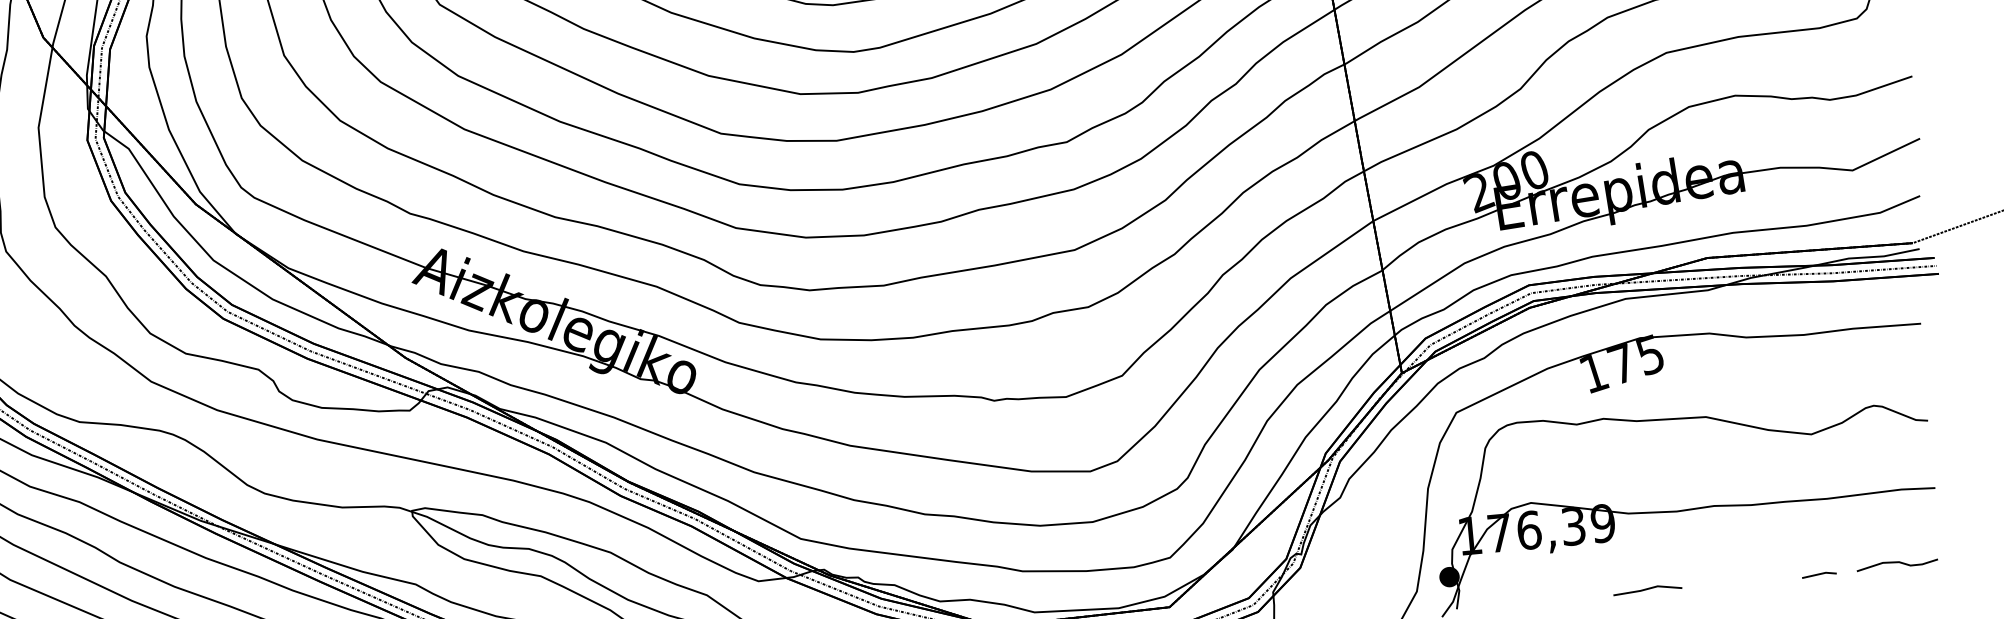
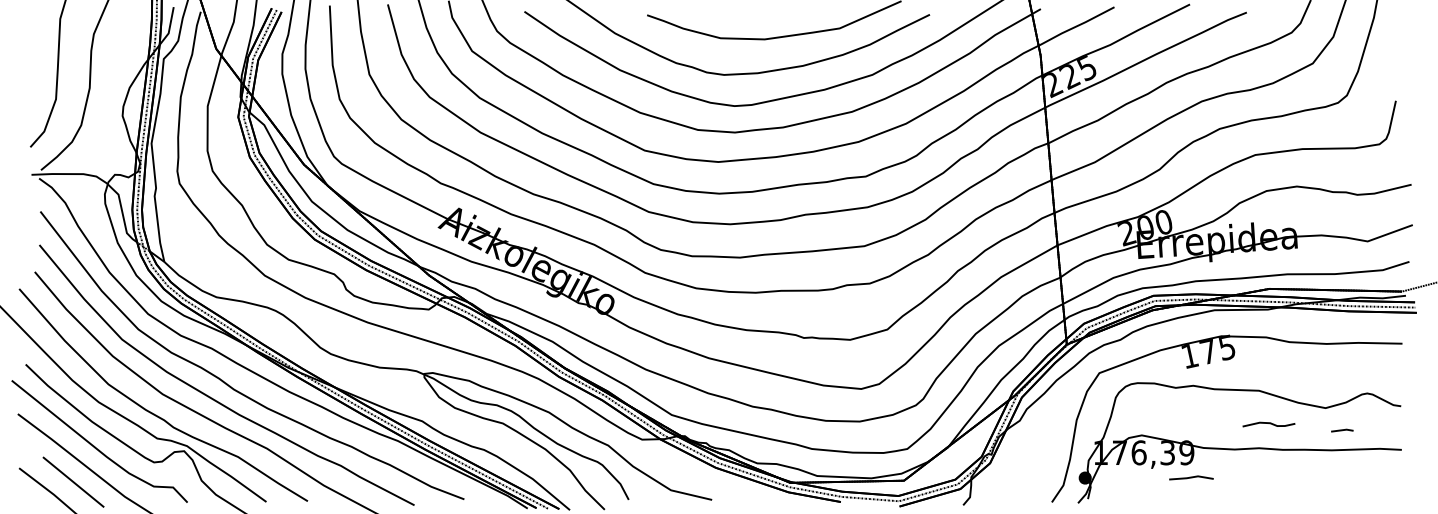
curve: (1896, 562) -> (1268, 423), moved
line: (1819, 574) -> (1342, 430), moved
line: (1647, 589) -> (1191, 477), moved

